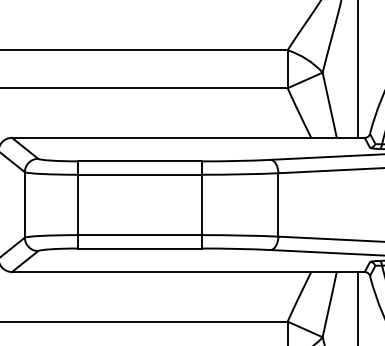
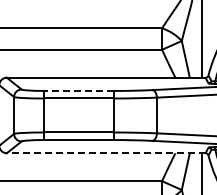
line: (139, 160) -> (78, 90), solid -> dashed
line: (187, 272) -> (105, 153), solid -> dashed

